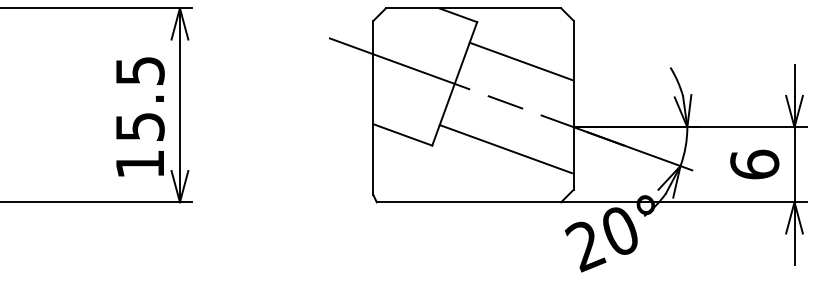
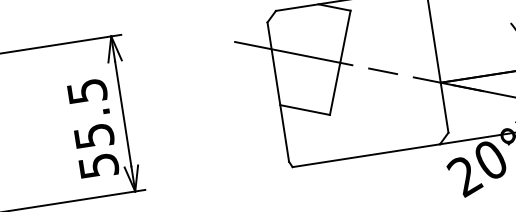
line: (521, 61) -> (390, 36), removed
line: (505, 149) -> (388, 109), removed
text: (140, 164) -> (99, 166), 15.5 -> 55.5

